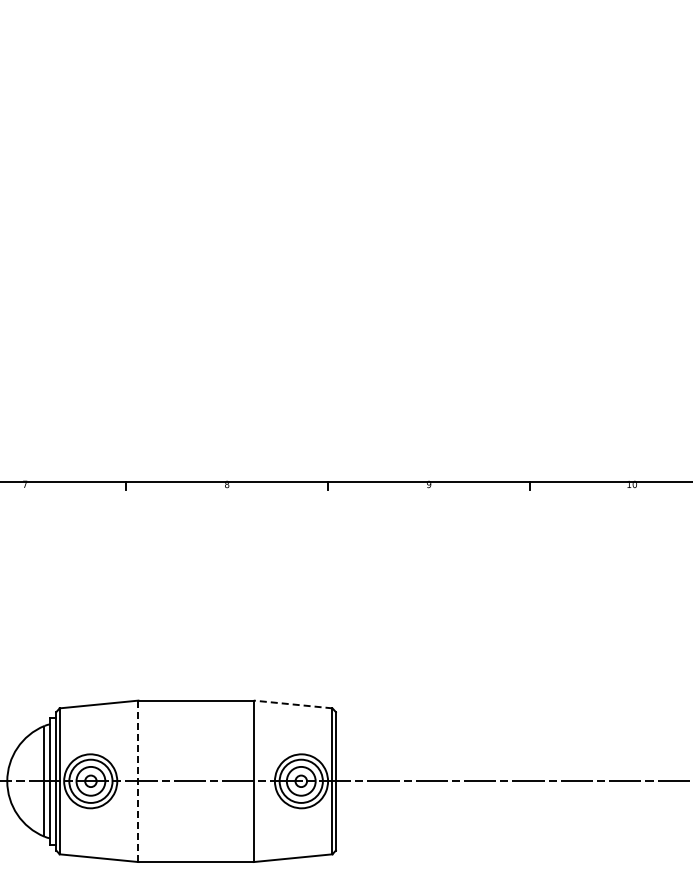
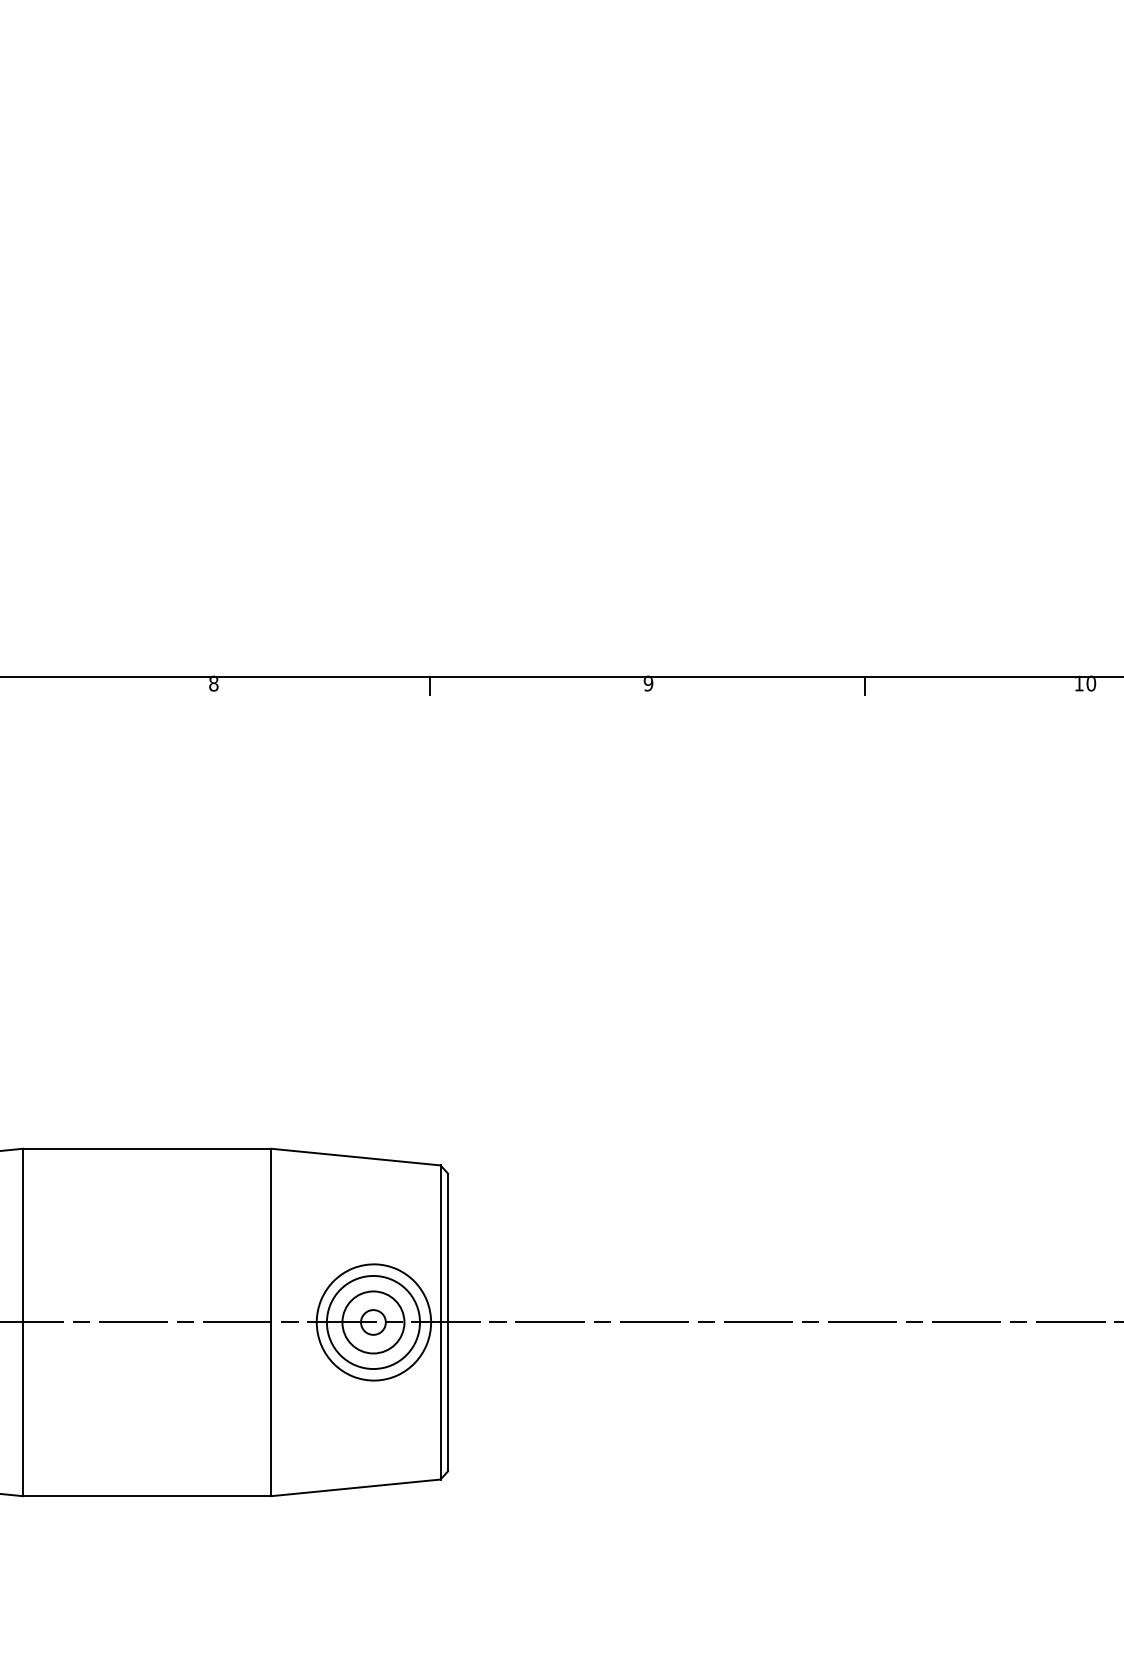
line: (293, 704) -> (356, 1157), dashed -> solid
line: (138, 781) -> (23, 1322), dashed -> solid

